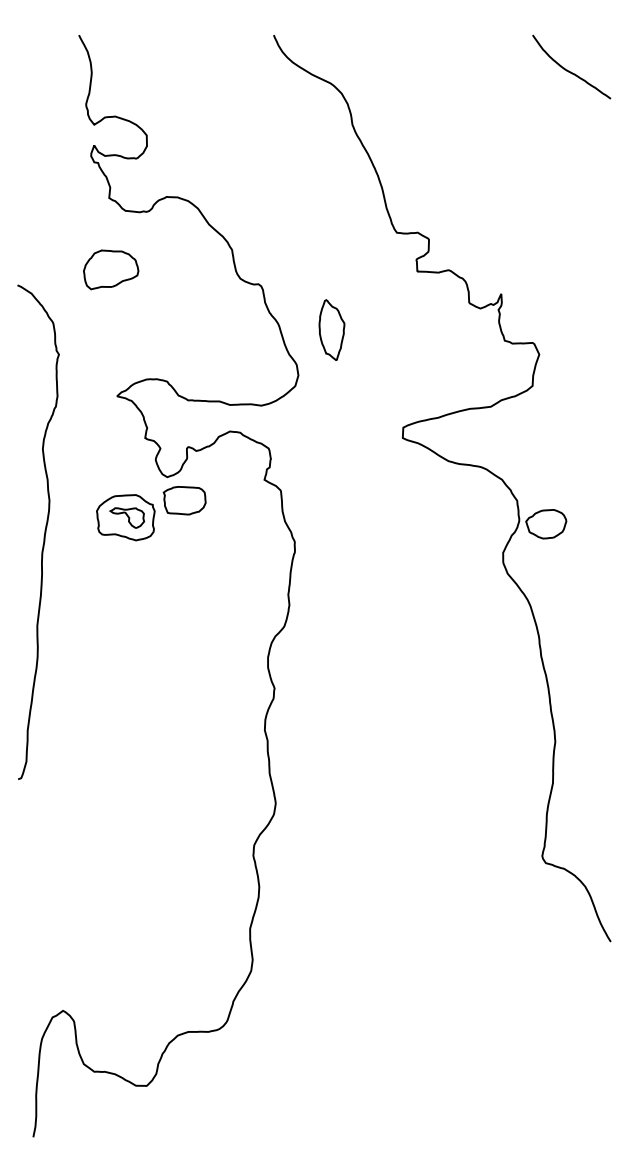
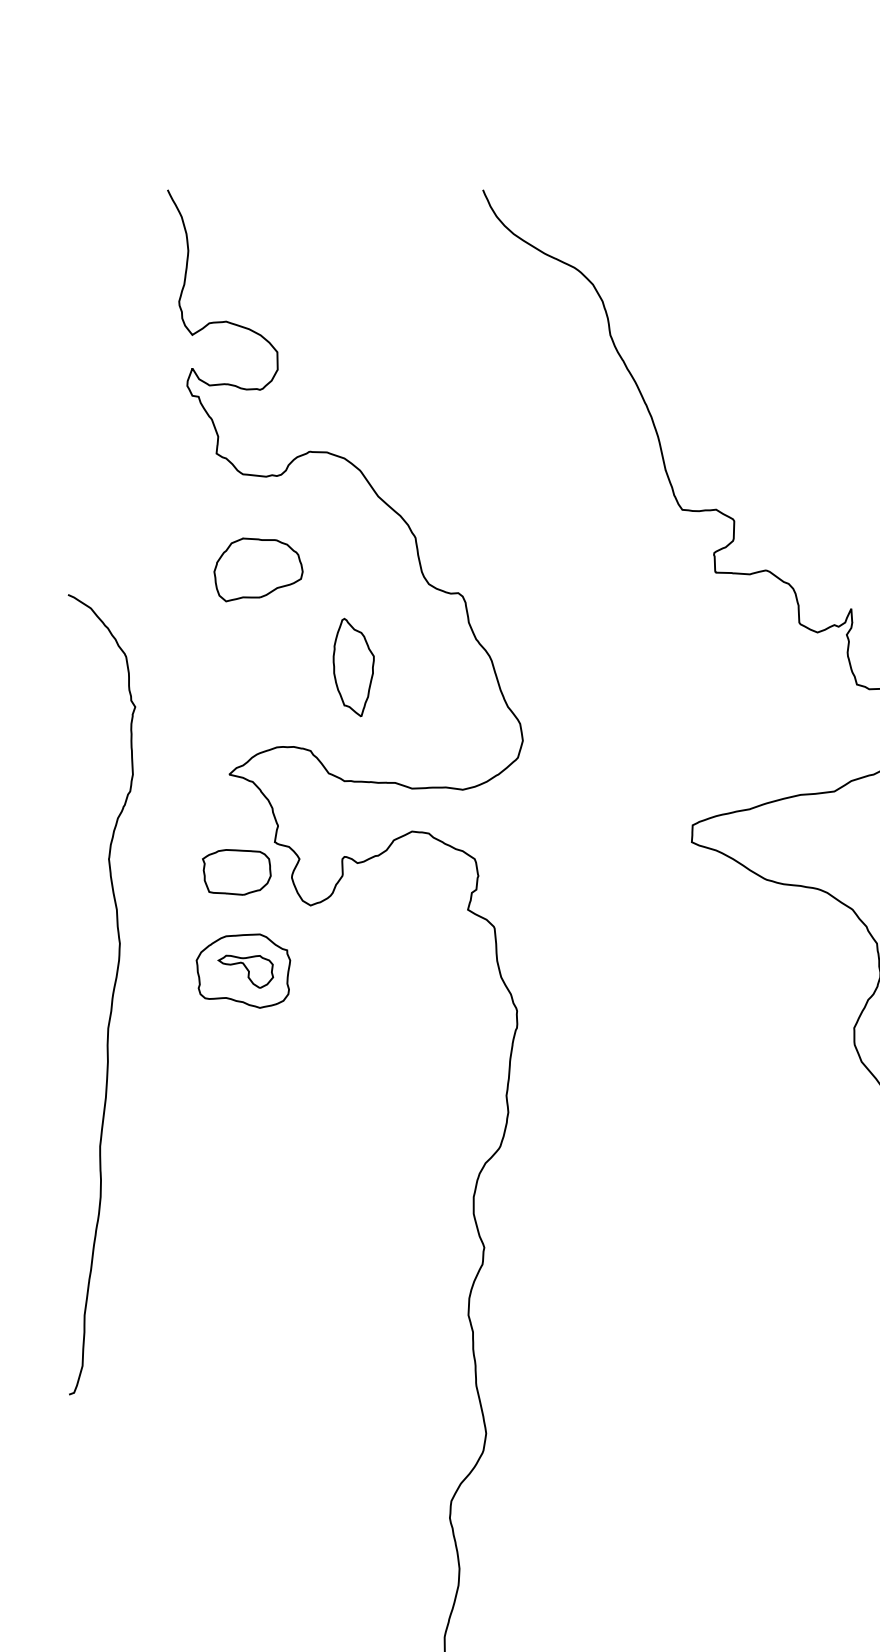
part: (111, 269) -> (259, 569), moved
part: (331, 329) -> (353, 666), moved
part: (184, 500) -> (236, 872), moved

